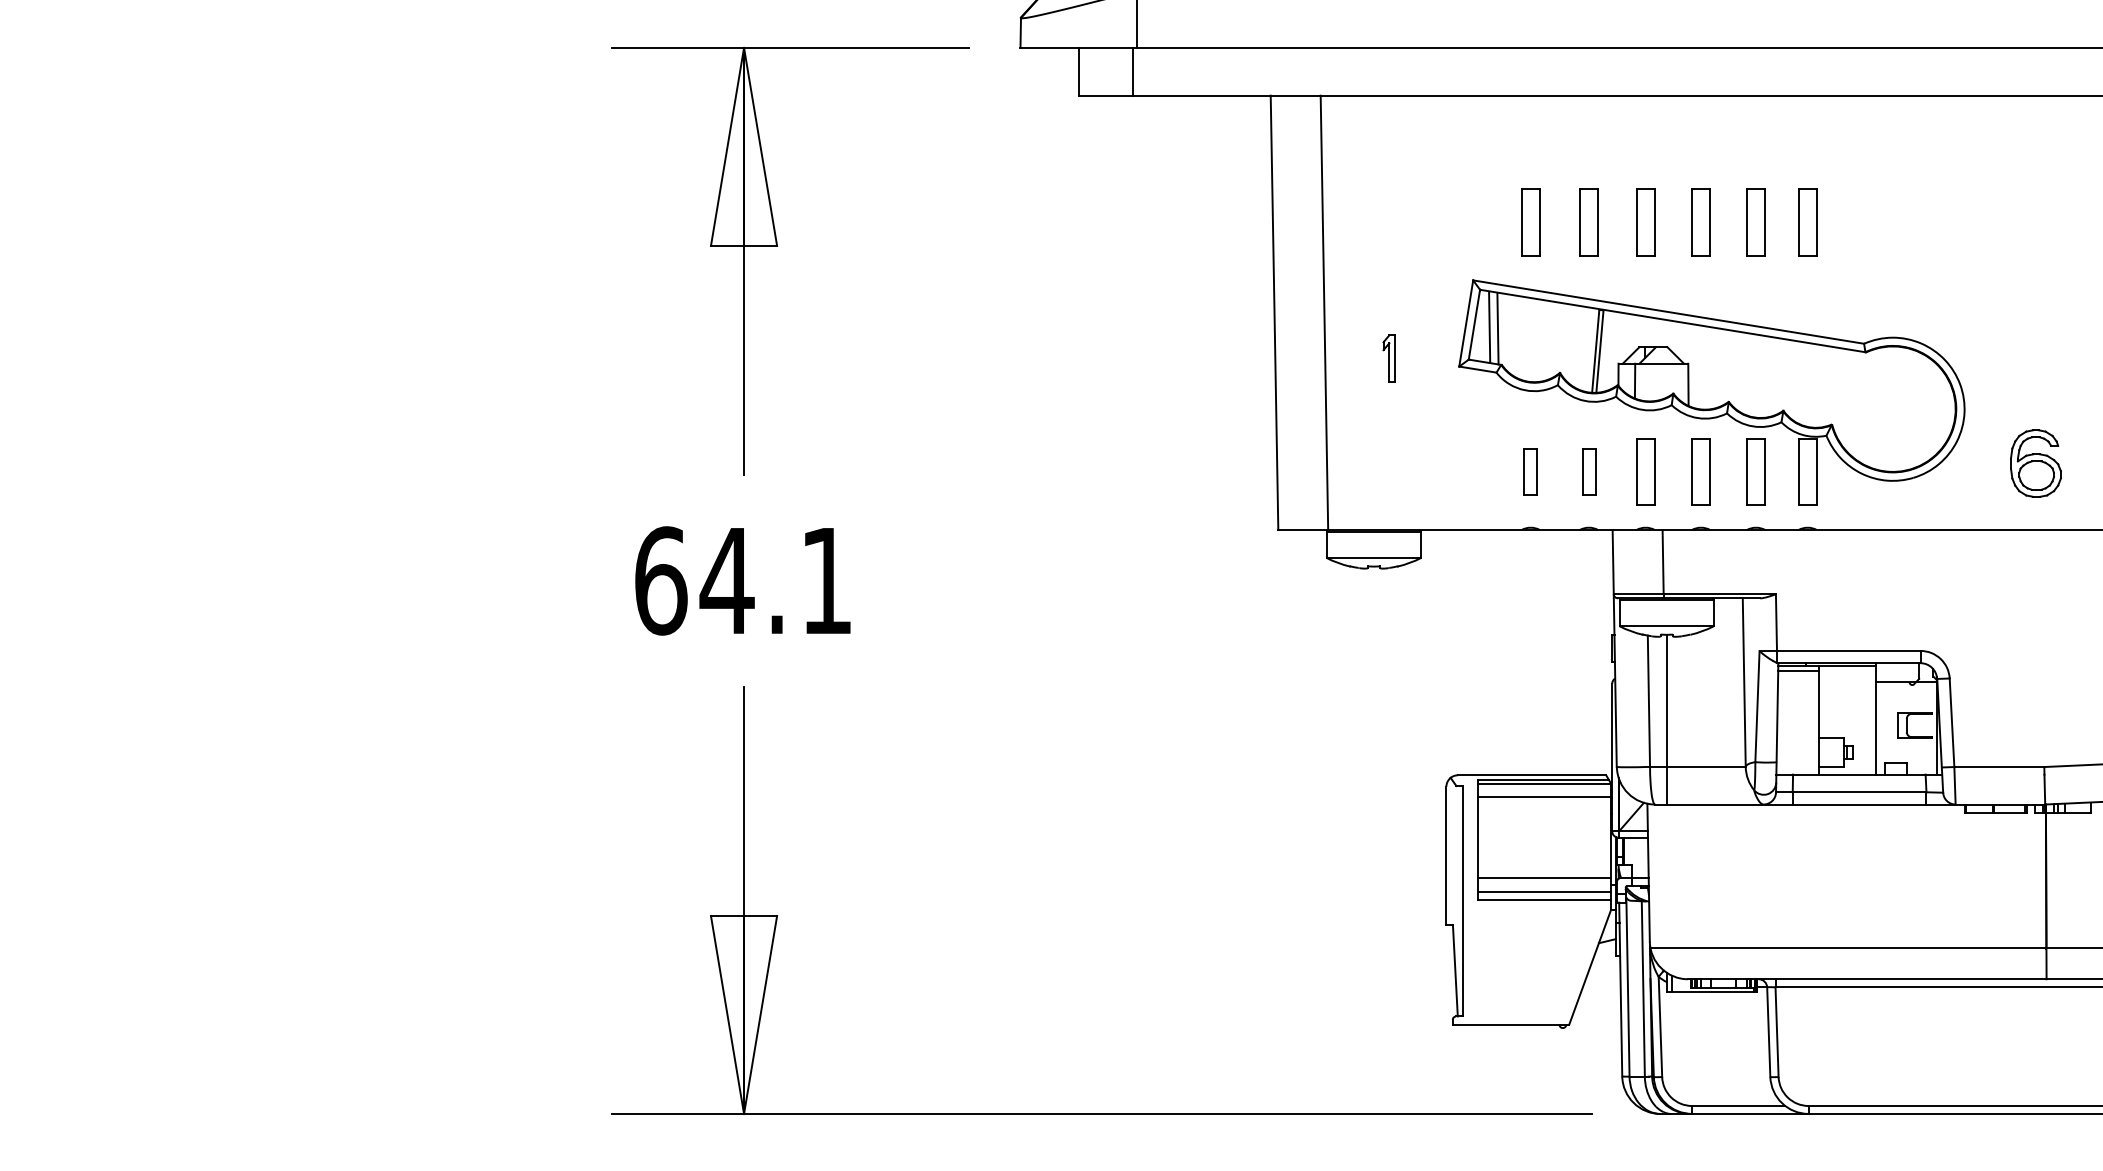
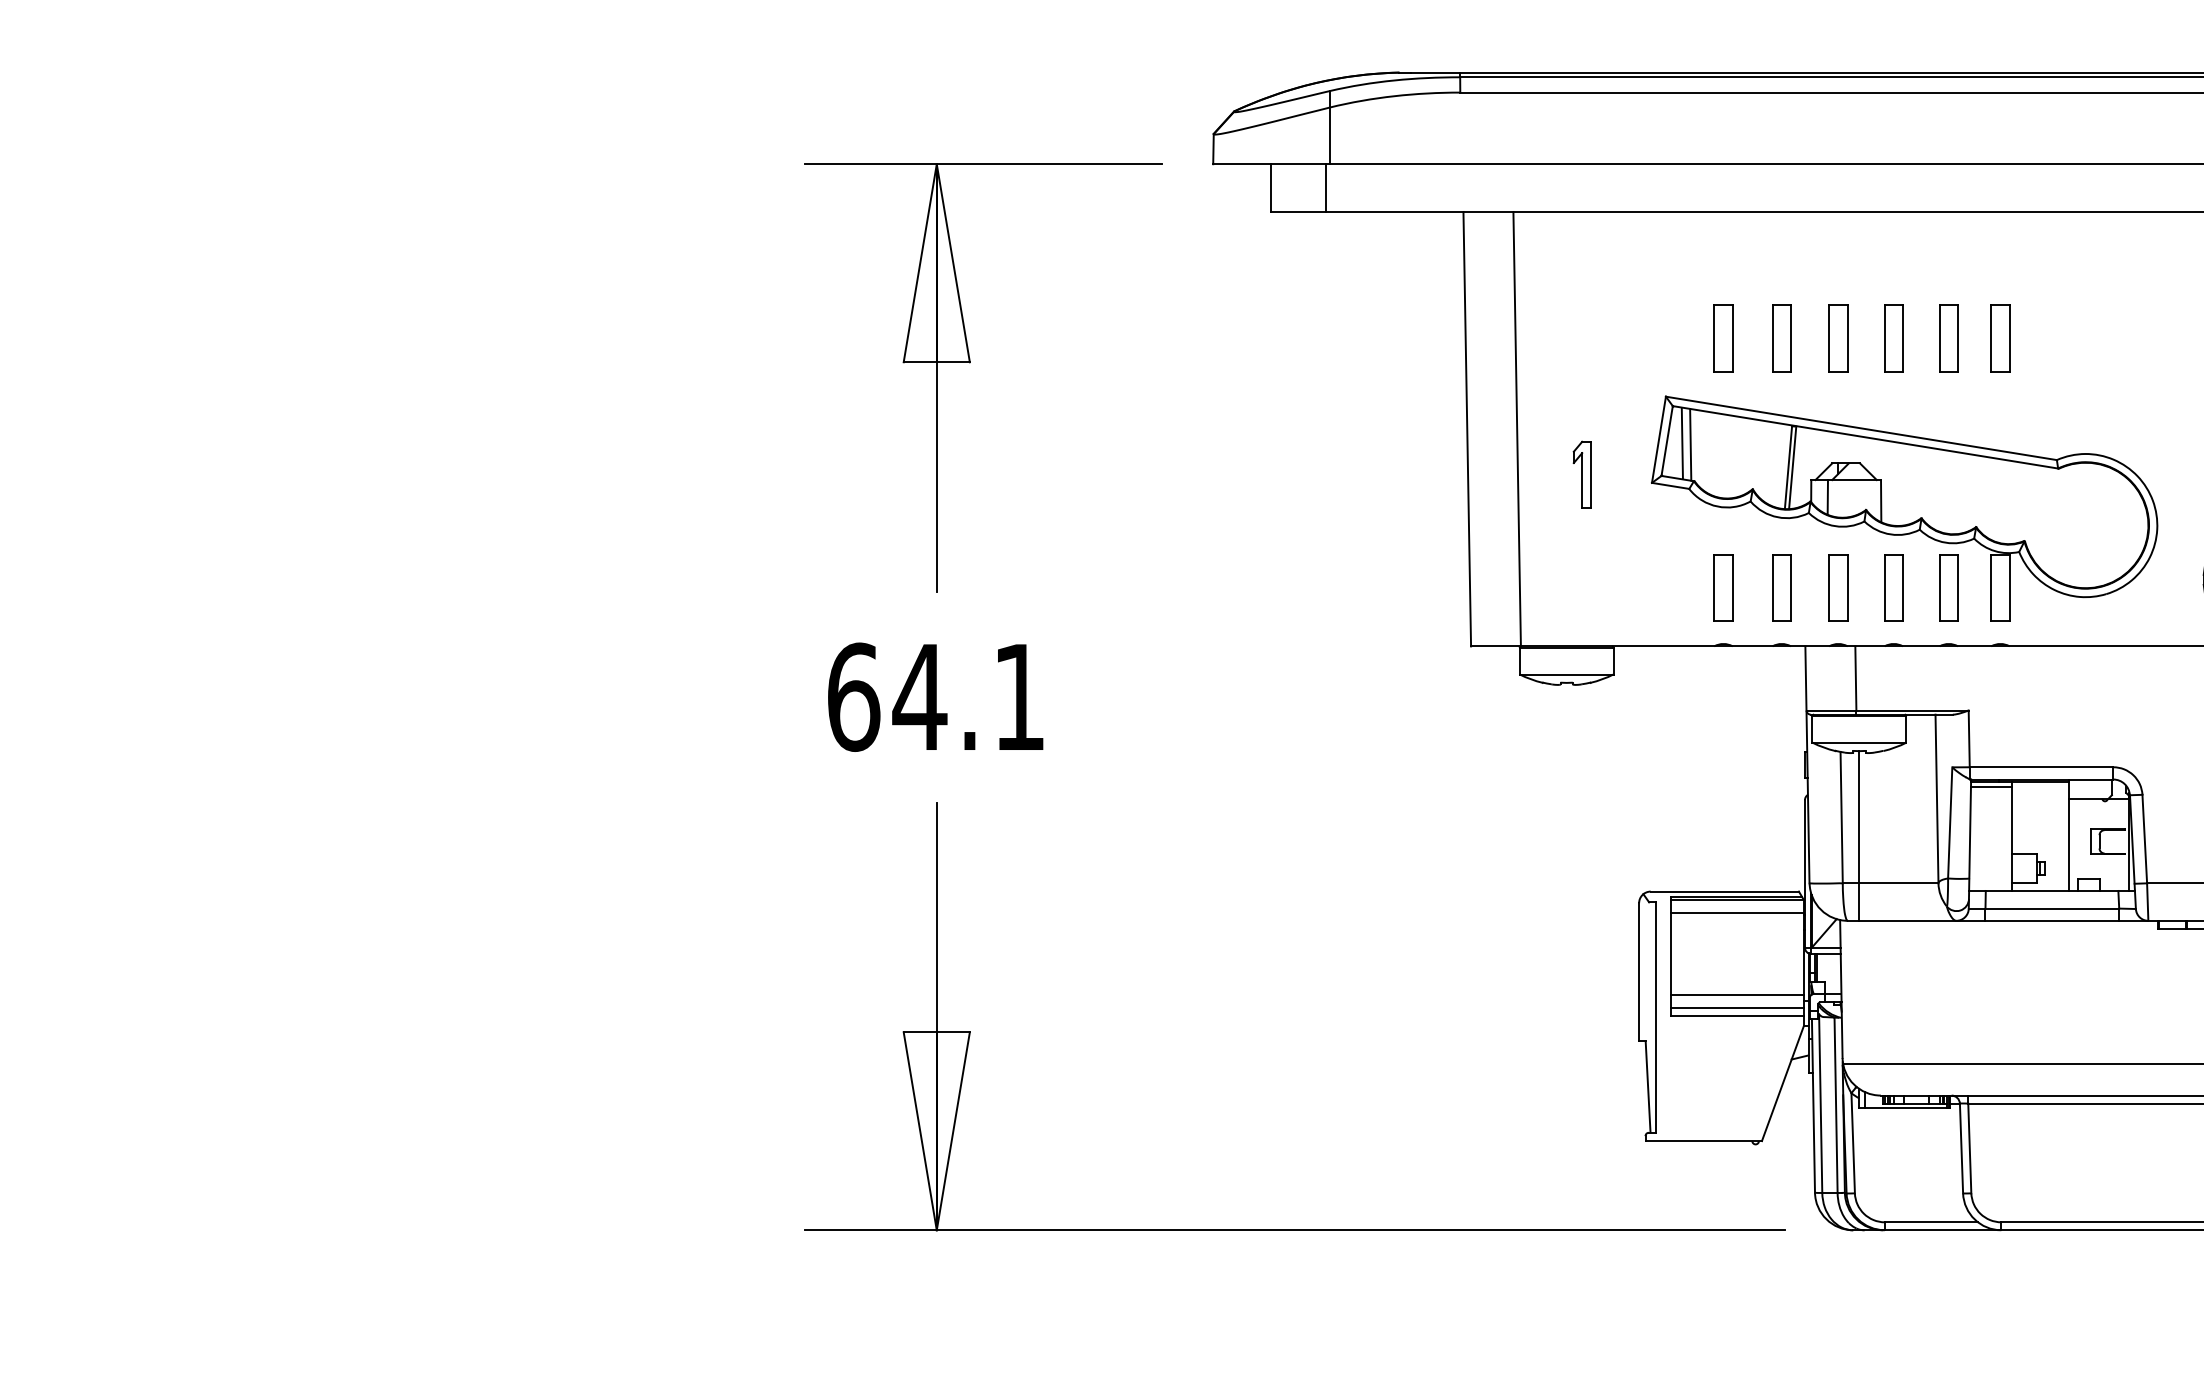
part: (1388, 358) -> (1581, 474), size x1.43
part: (1530, 471) -> (1723, 587), size x1.43
part: (1588, 471) -> (1781, 587), size x1.43

